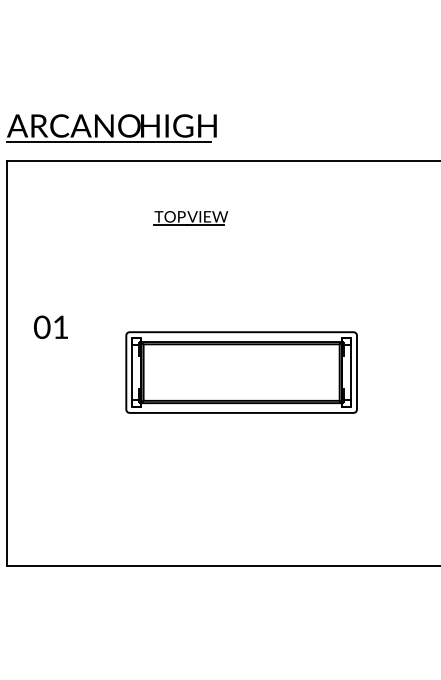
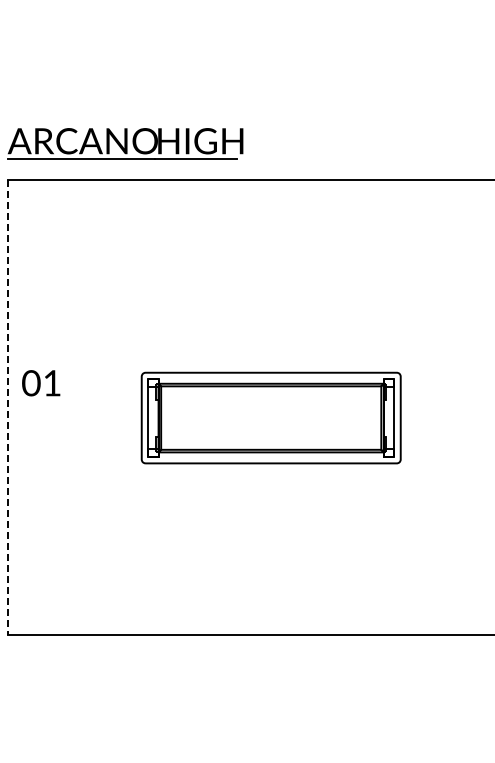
part: (190, 217) -> (213, 244), removed
text: (51, 327) -> (41, 383), moved
line: (6, 364) -> (7, 408), solid -> dashed

